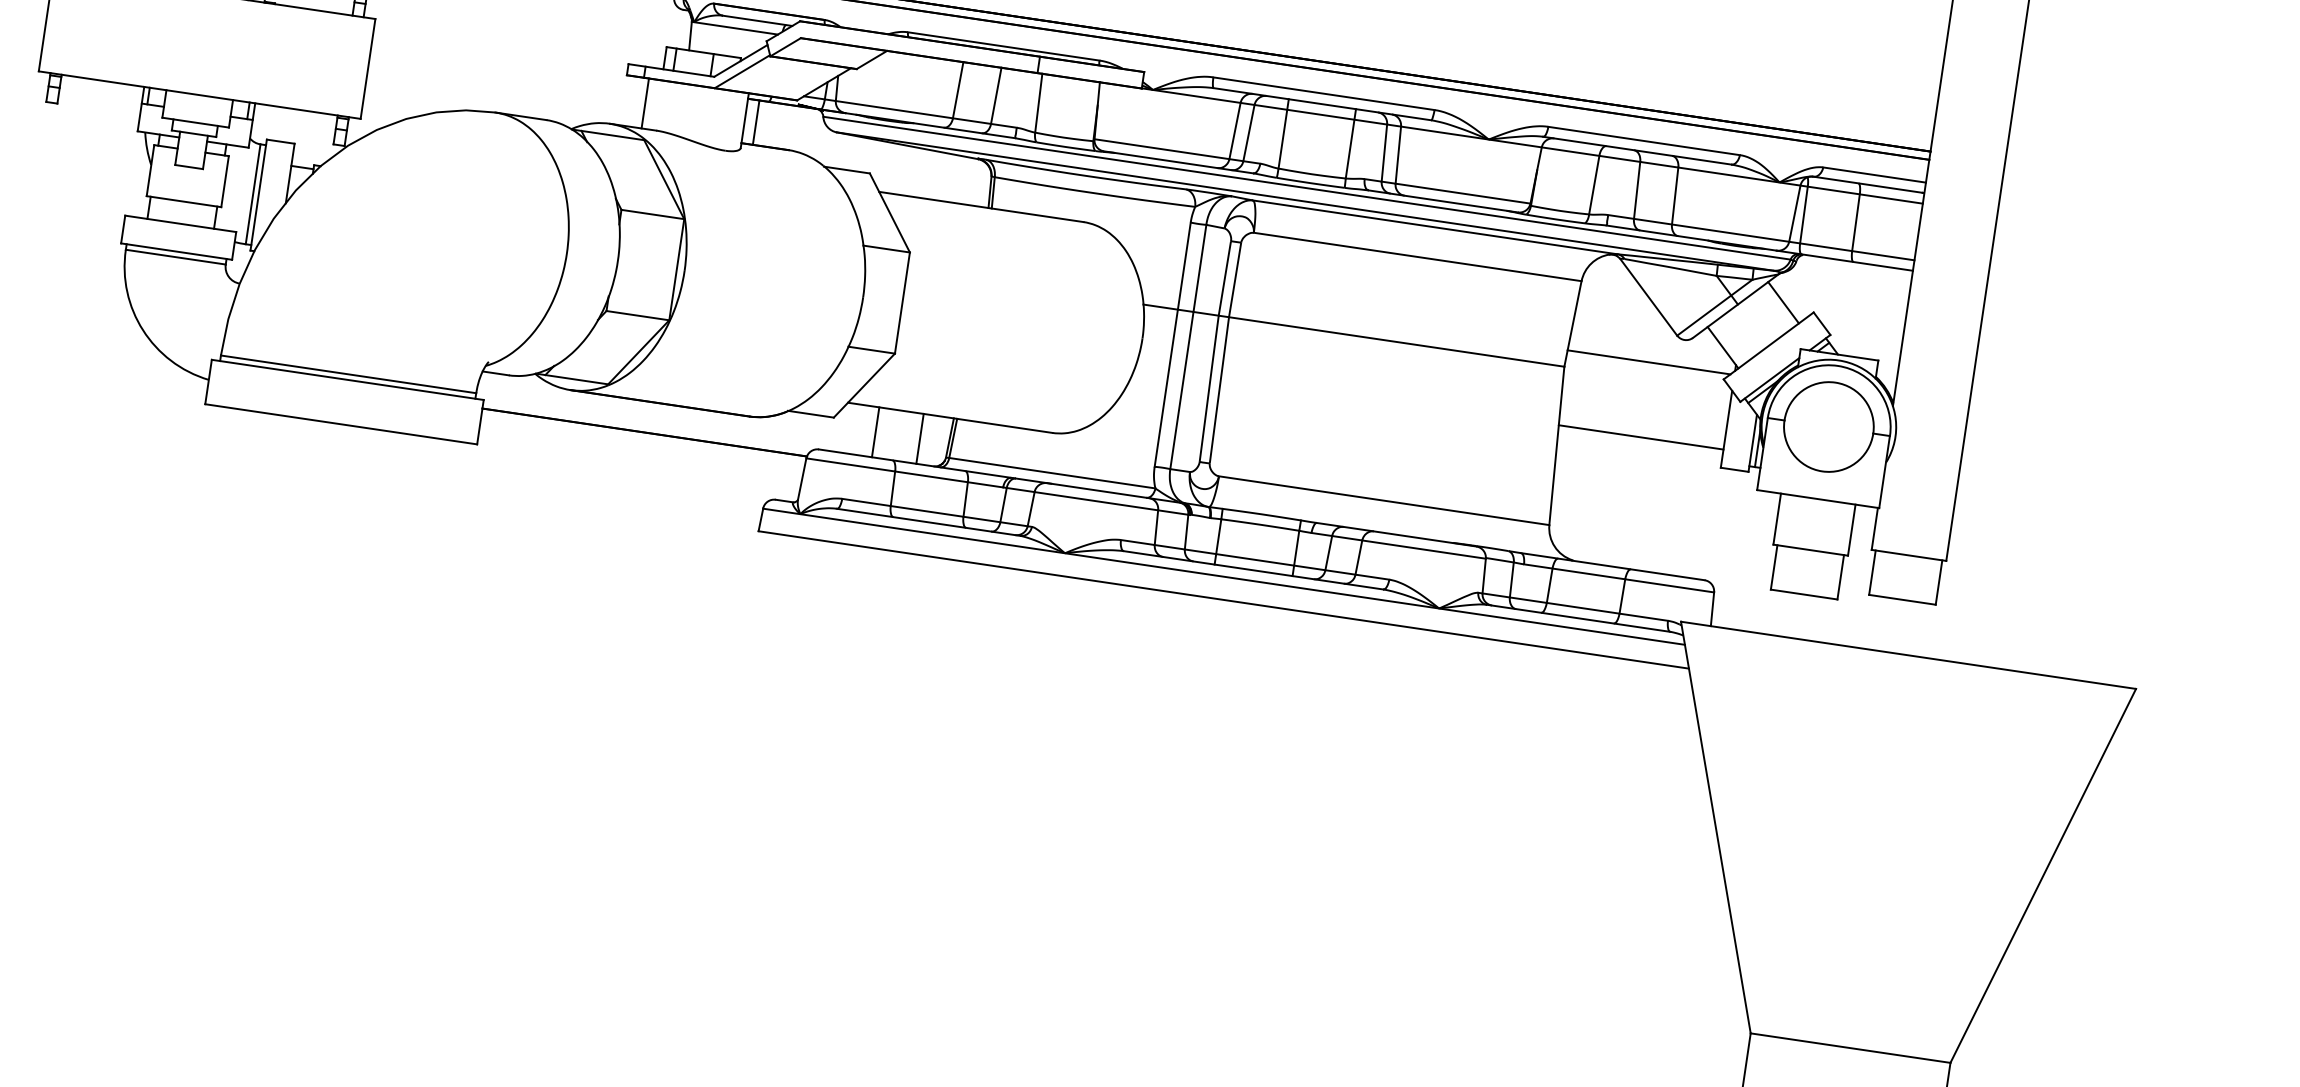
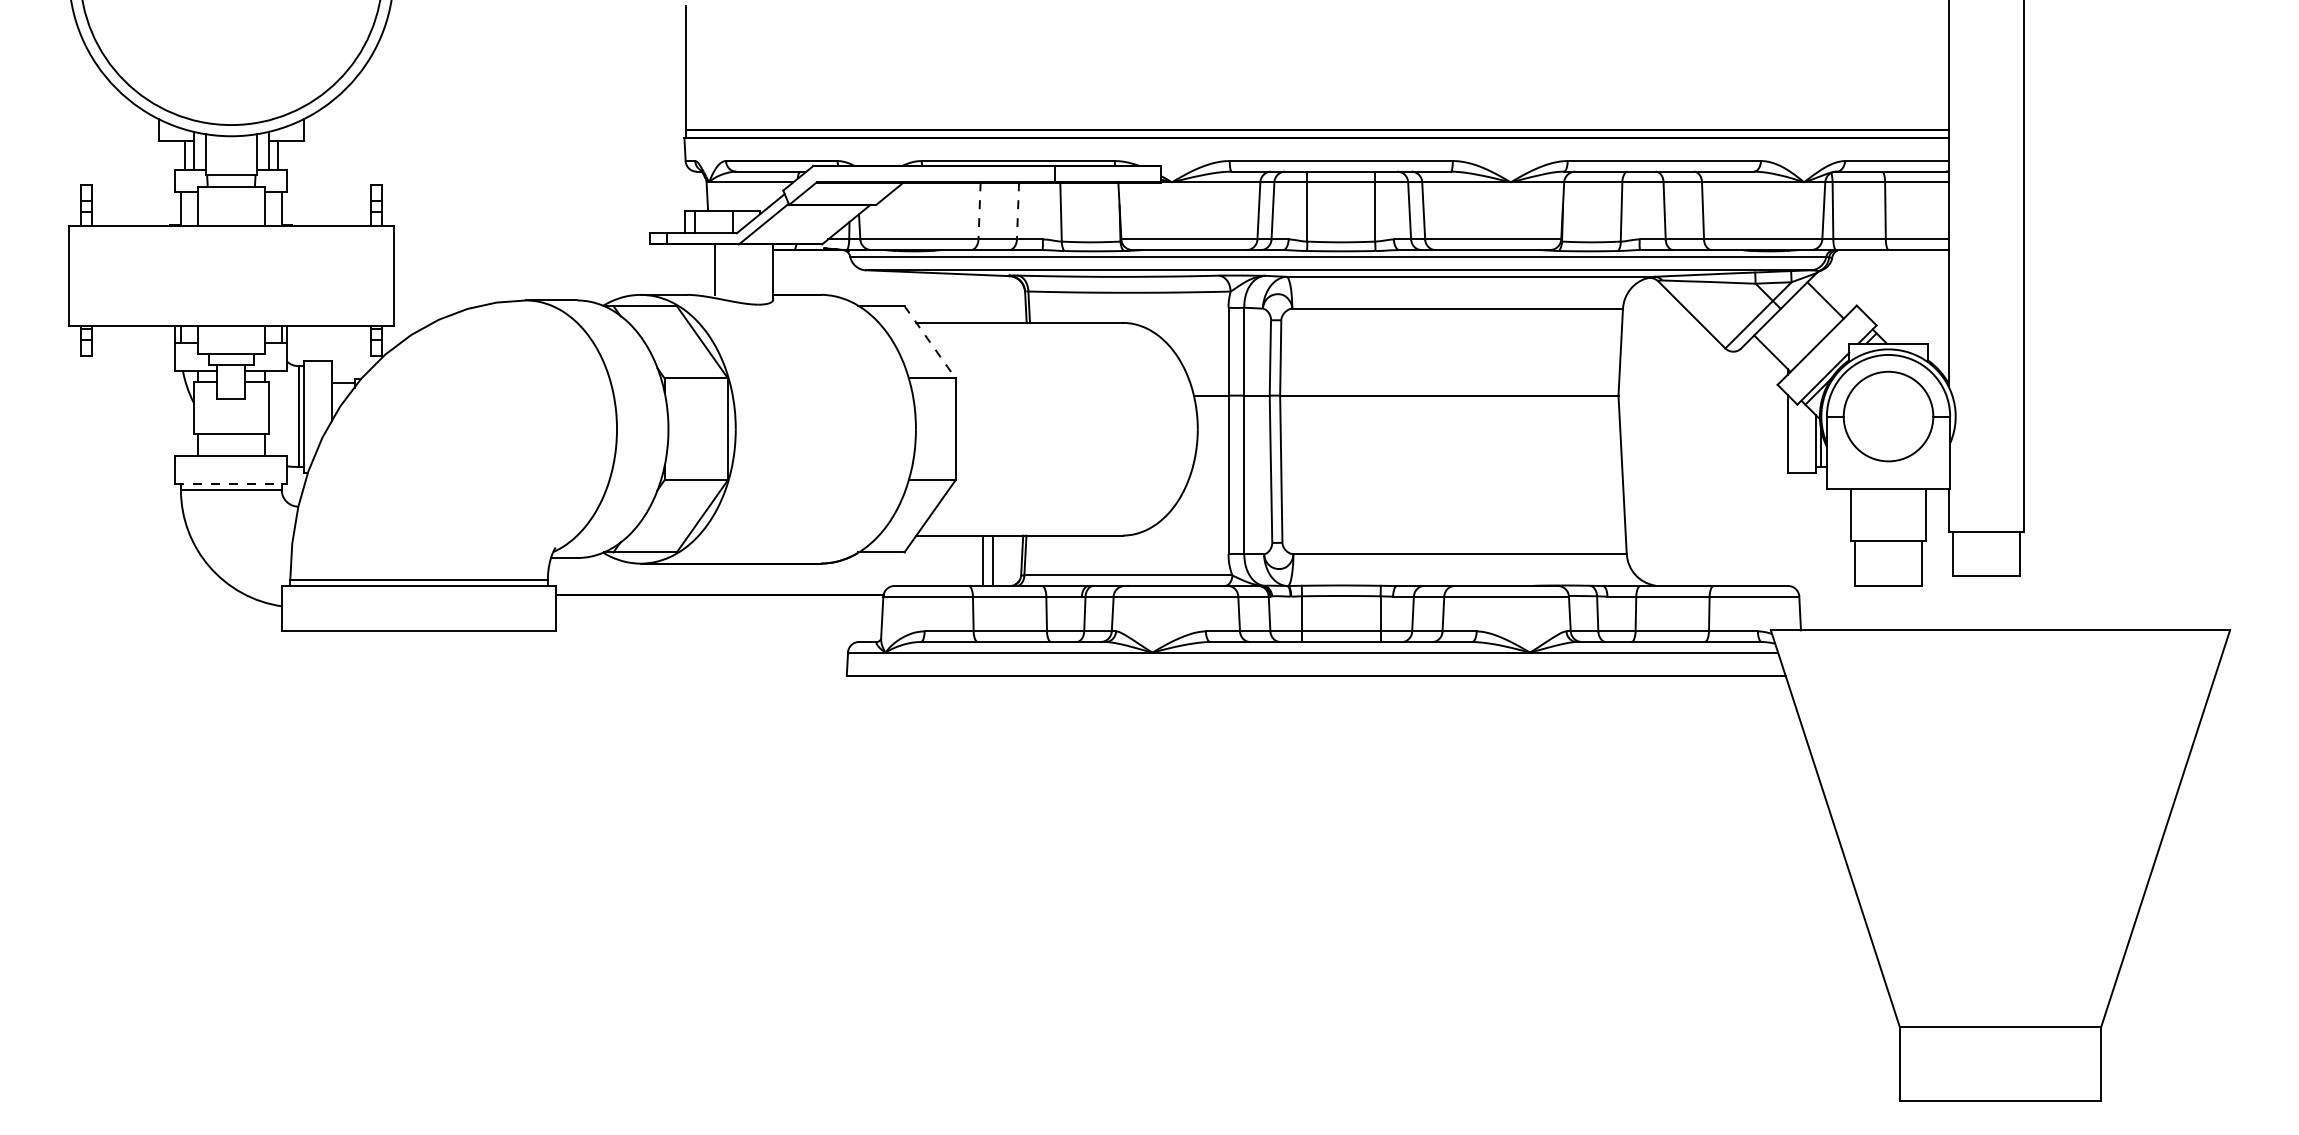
line: (958, 89) -> (979, 210), solid -> dashed
line: (996, 95) -> (1018, 210), solid -> dashed
line: (645, 103) -> (714, 269), moved
line: (755, 122) -> (784, 272), removed
line: (890, 213) -> (930, 342), solid -> dashed
line: (176, 251) -> (231, 484), solid -> dashed
line: (1649, 361) -> (1701, 378), removed
line: (875, 431) -> (982, 560), moved
line: (1640, 437) -> (1704, 454), removed

